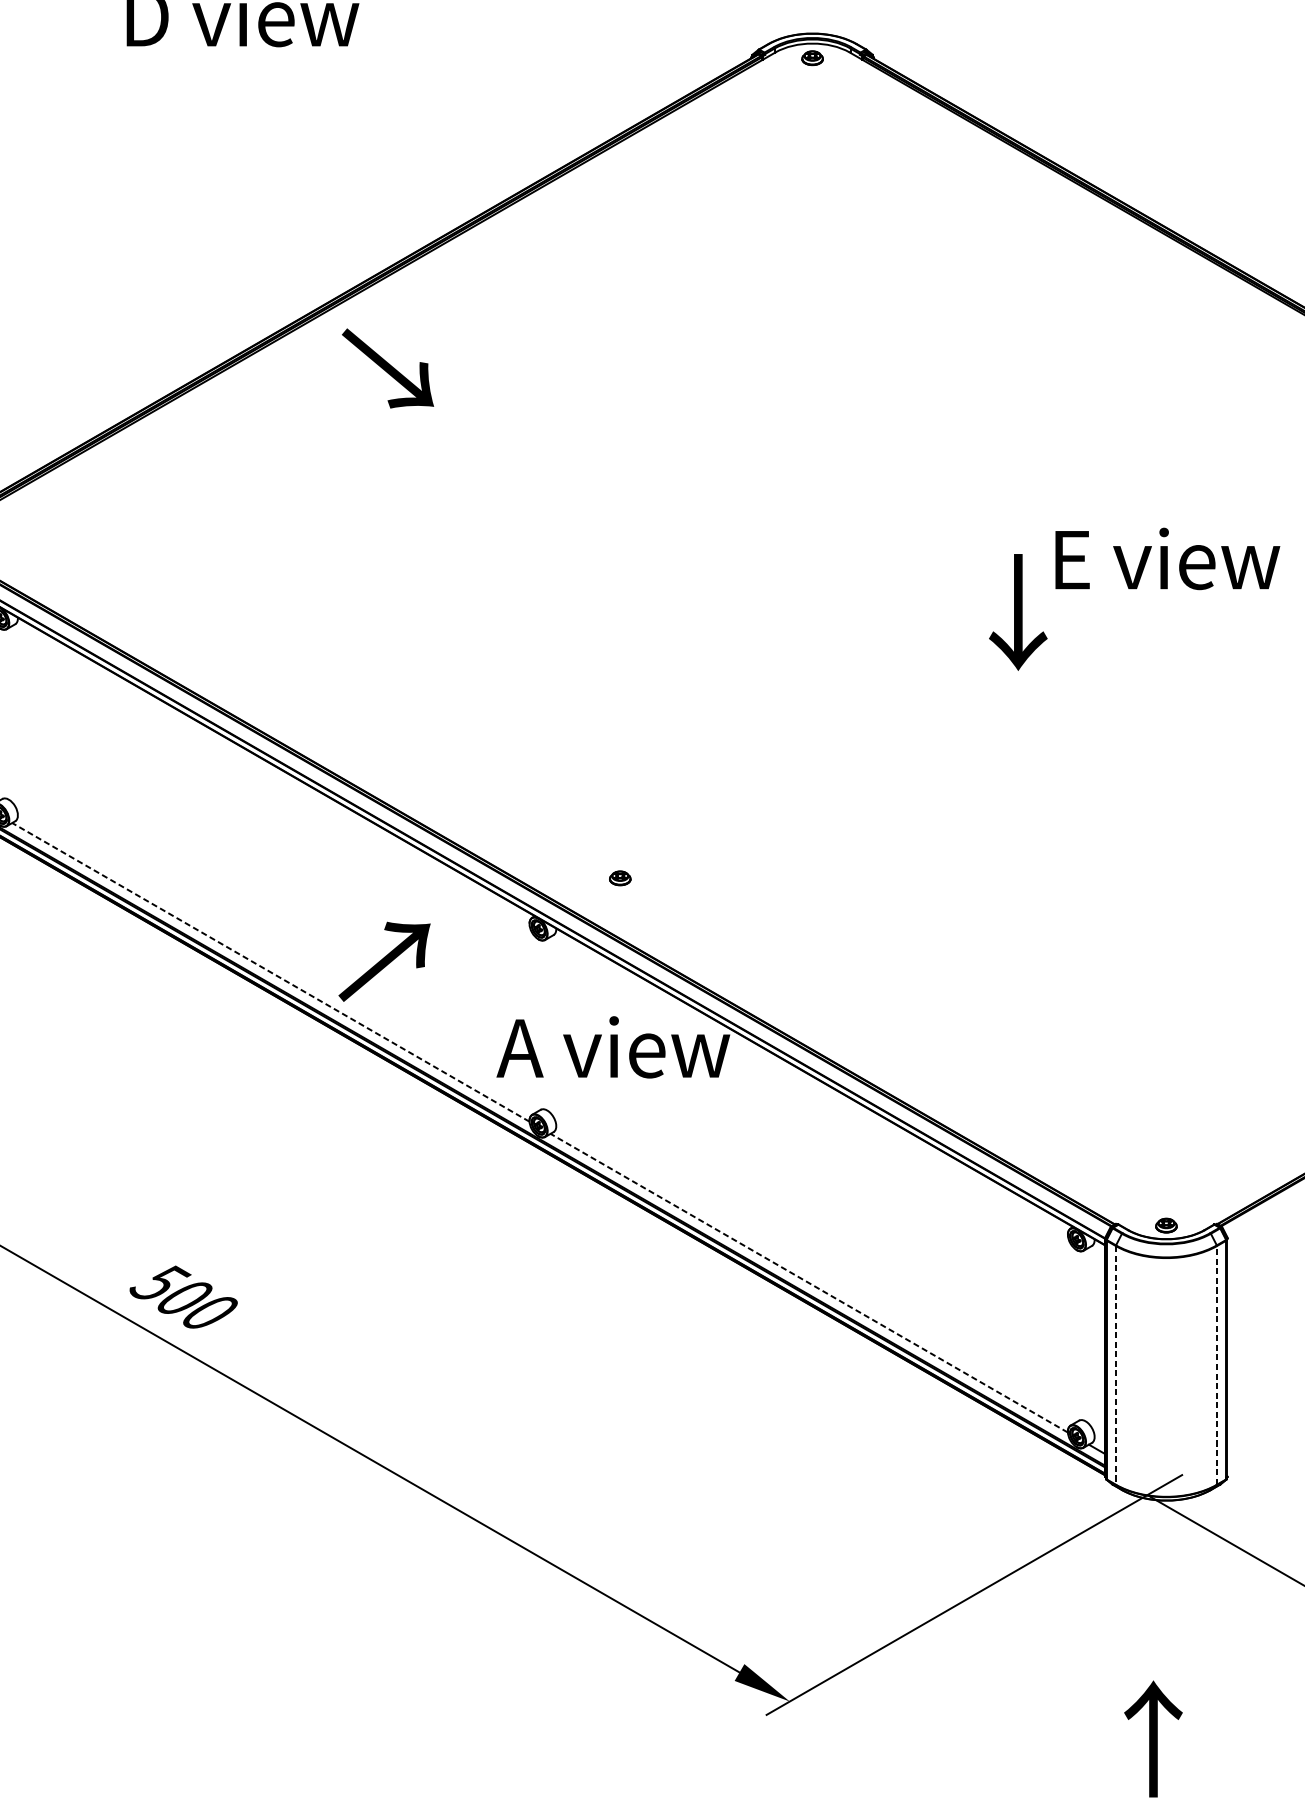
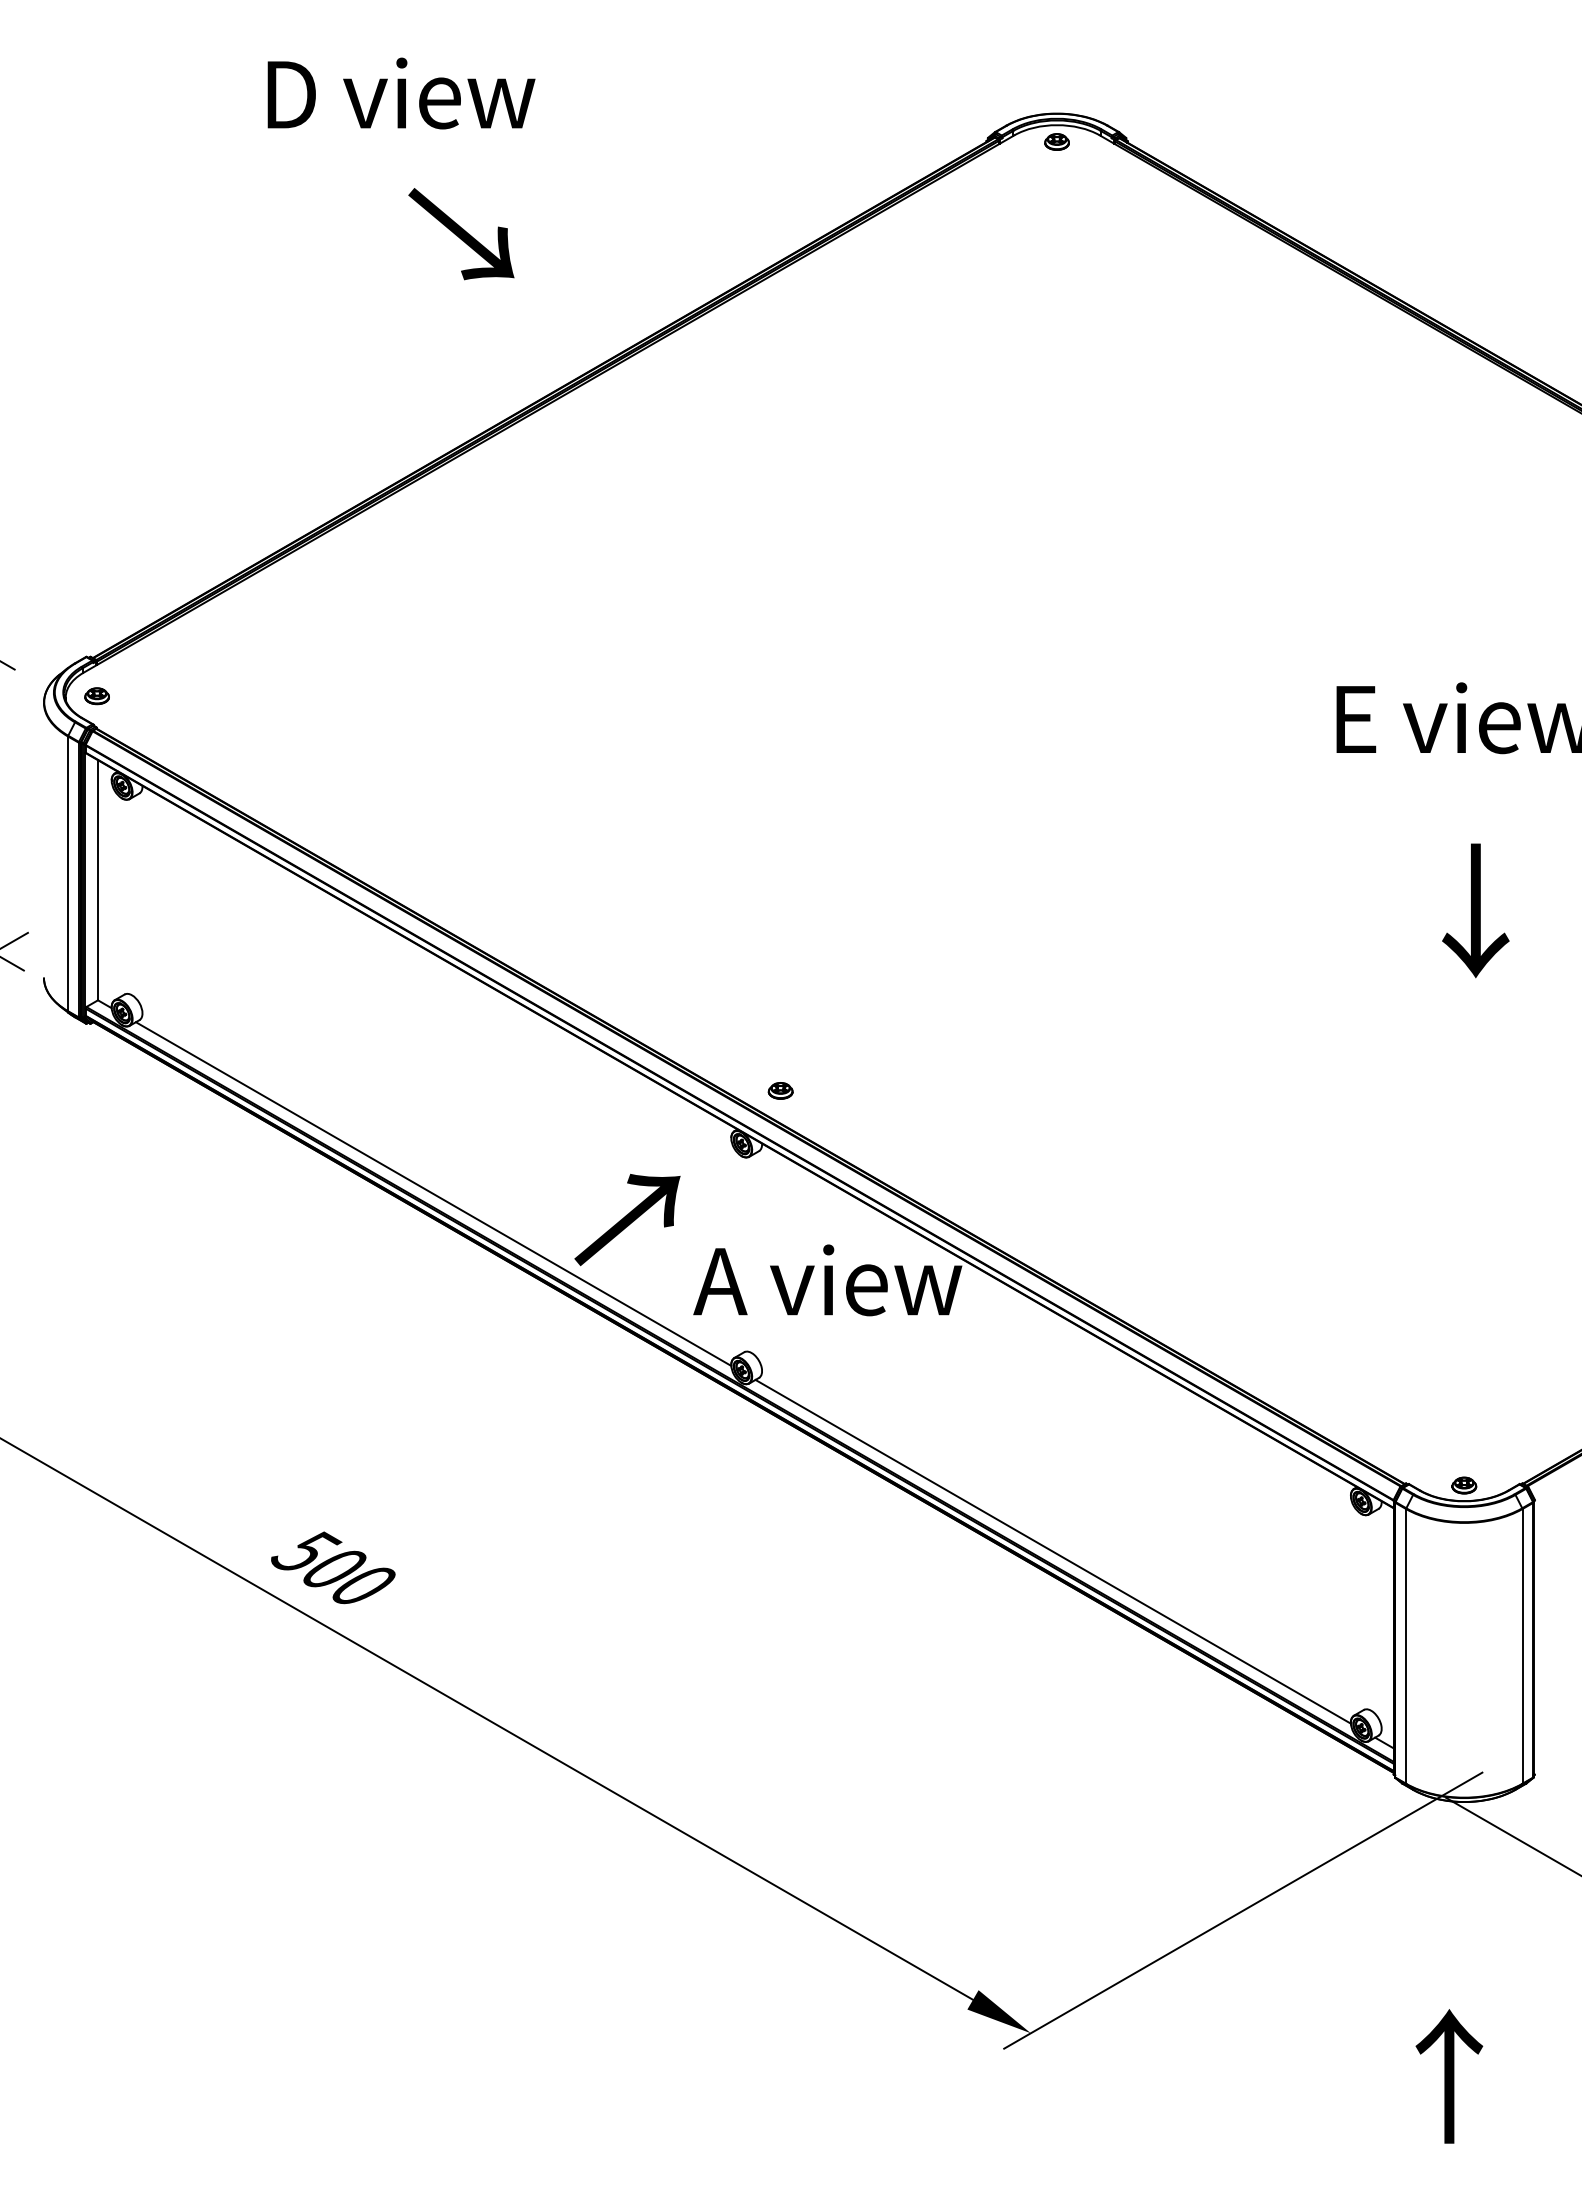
text: (388, 368) -> (461, 234), moved
text: (1018, 612) -> (1475, 910), moved
part: (620, 878) -> (780, 1090), moved
text: (384, 962) -> (627, 1220), moved
line: (270, 972) -> (433, 1194), dashed -> solid
line: (809, 1282) -> (1053, 1551), dashed -> solid
line: (1216, 1364) -> (1522, 1645), dashed -> solid
line: (1116, 1365) -> (1406, 1646), dashed -> solid

